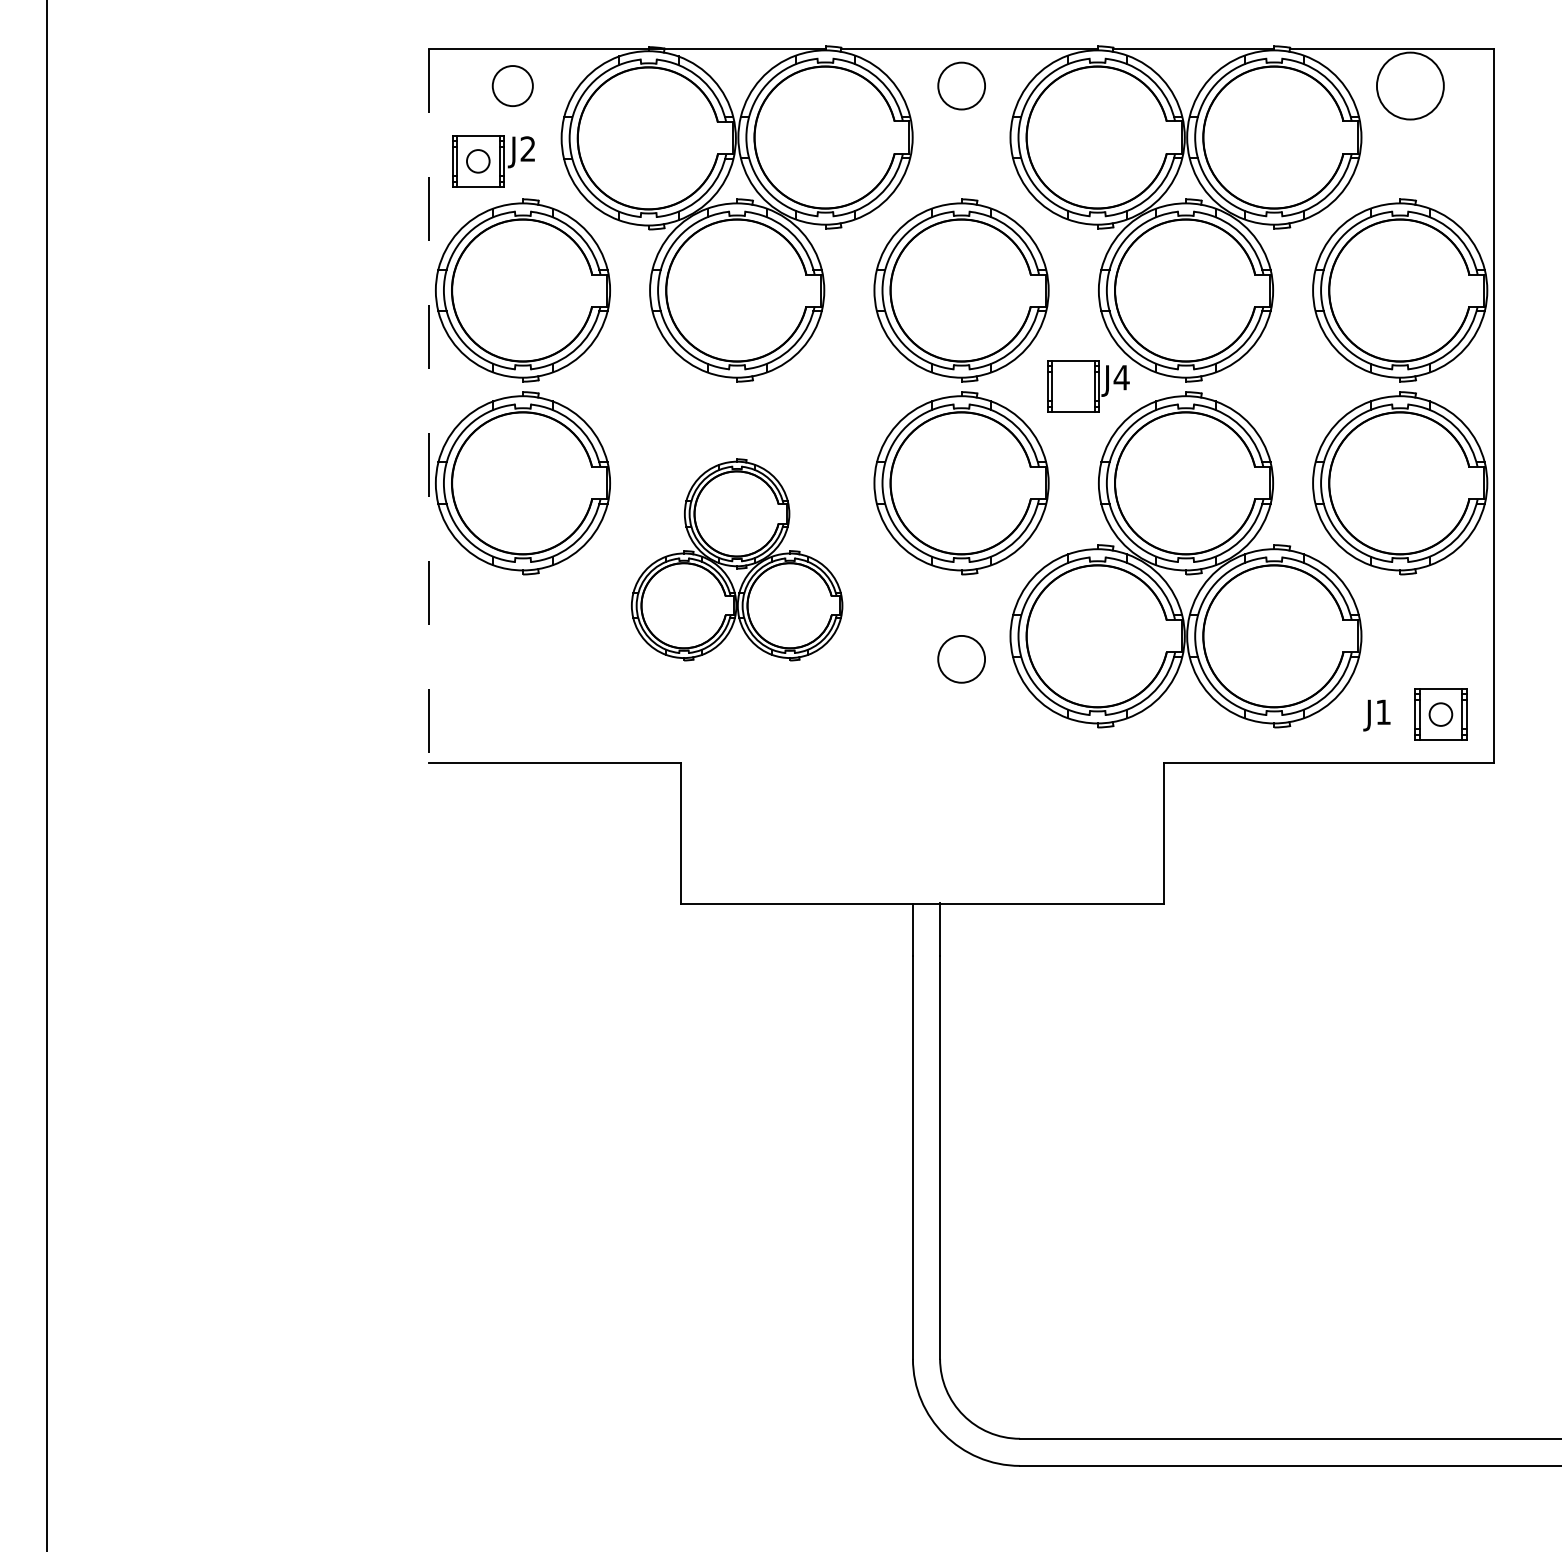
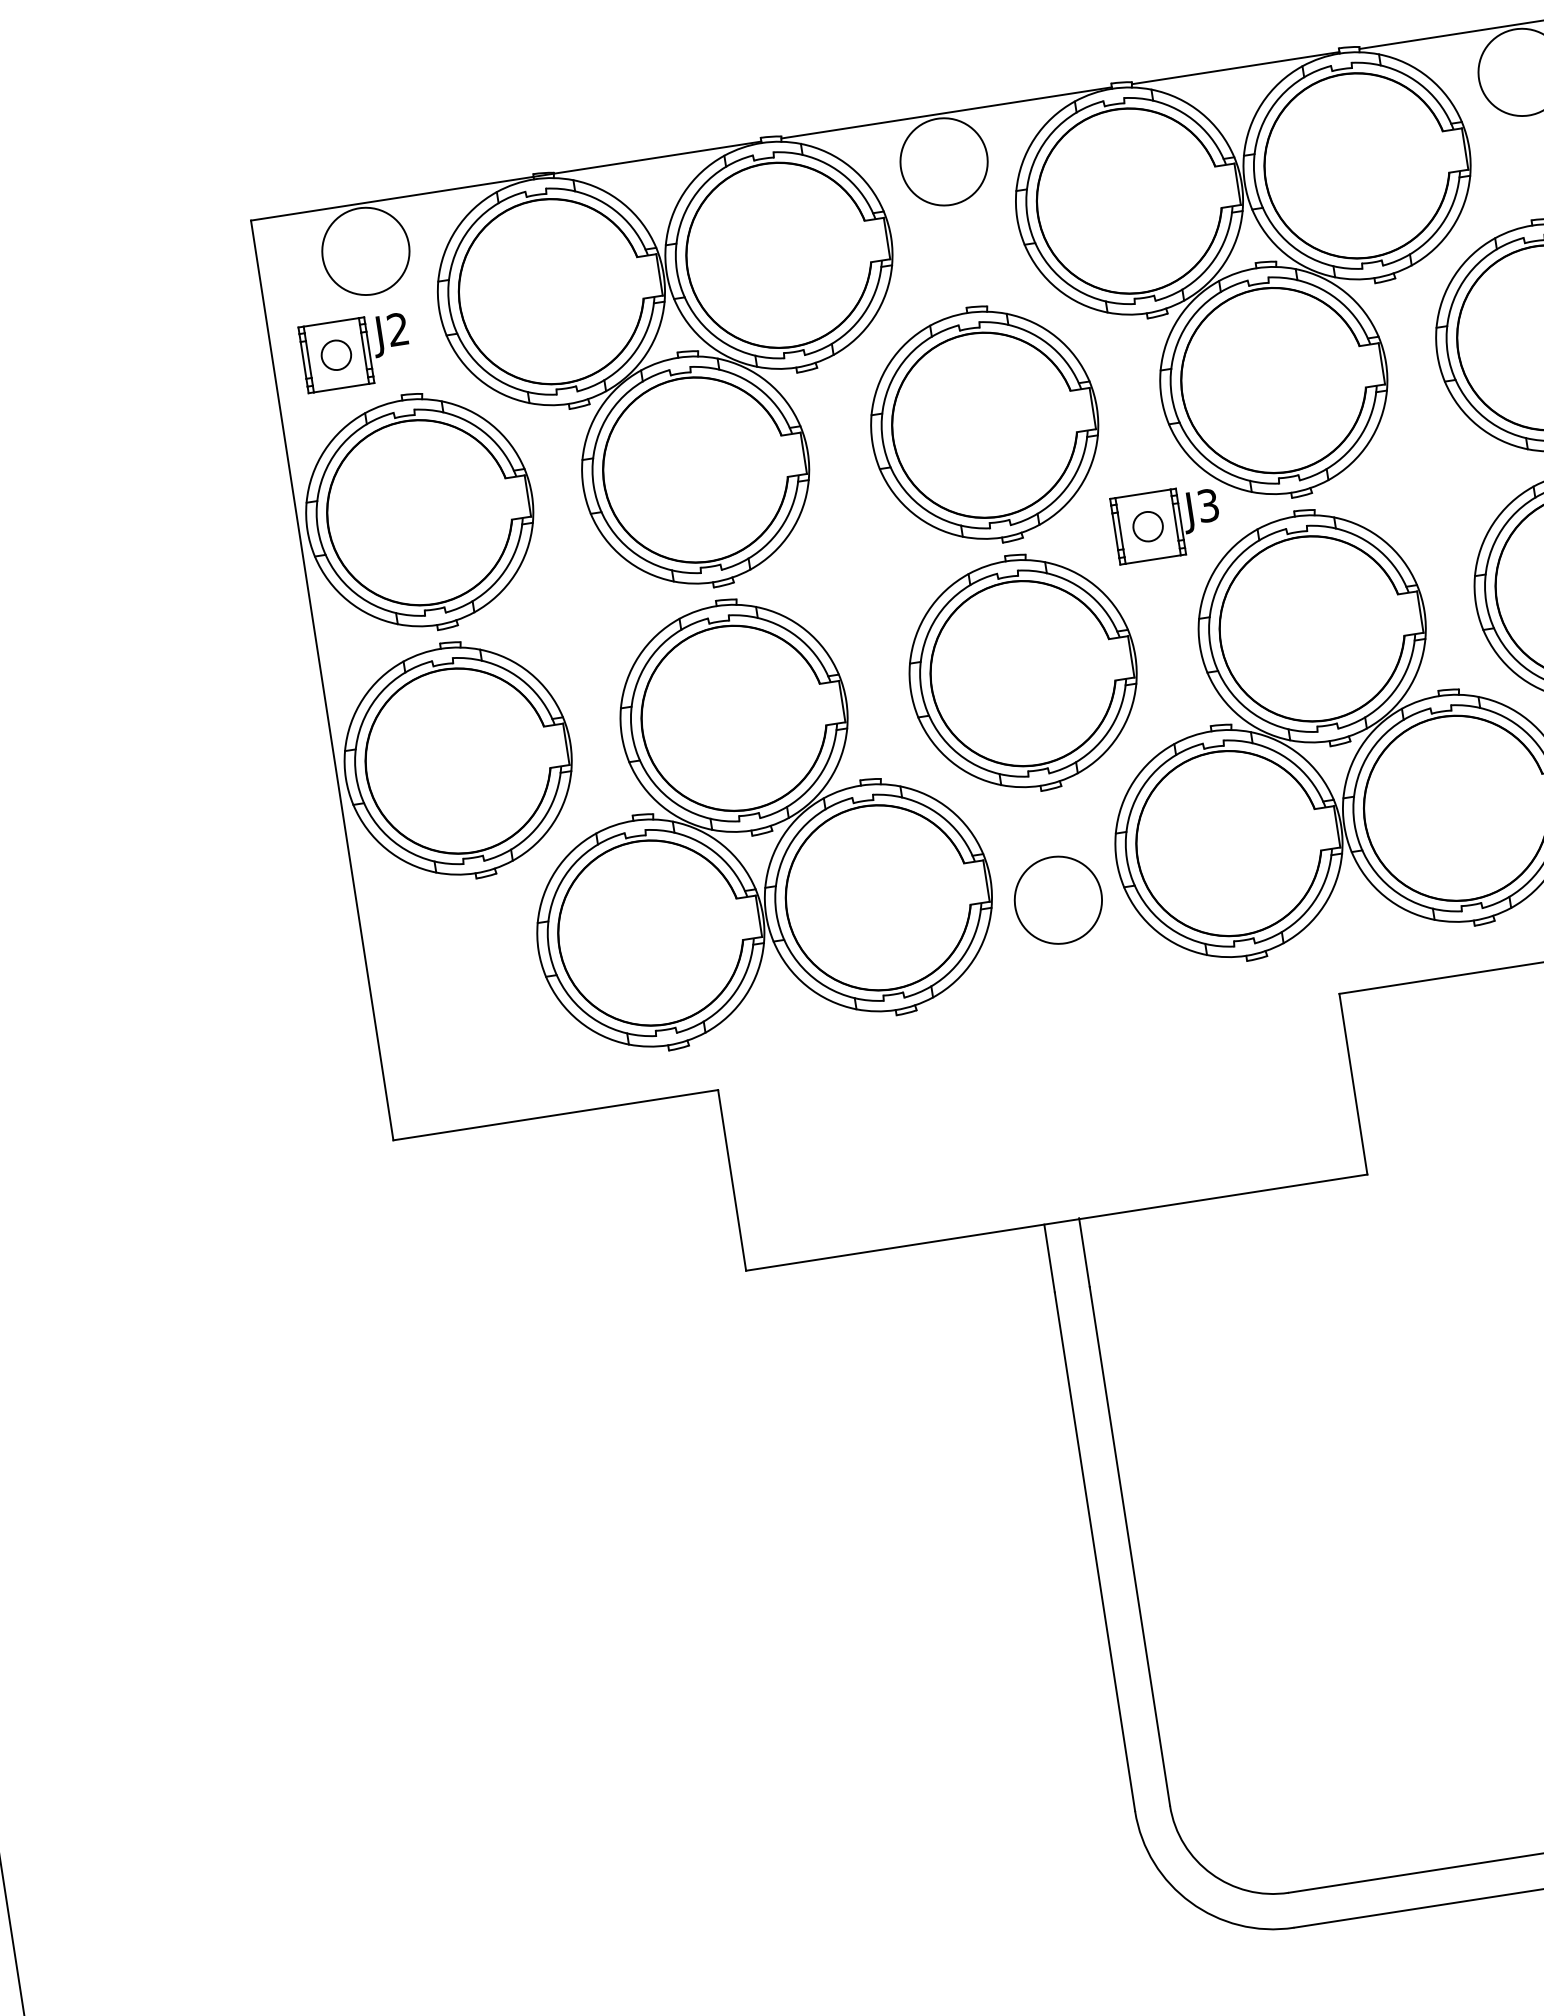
circle: (512, 85) -> (365, 250), size x1.67
circle: (961, 85) -> (943, 161), size x1.43
text: (1121, 377) -> (1208, 505), J4 -> J3
circle: (1073, 386) -> (1148, 526), added
line: (429, 406) -> (322, 680), dashed -> solid
part: (736, 559) -> (748, 816), size x1.67
circle: (961, 659) -> (1058, 900), size x1.43

